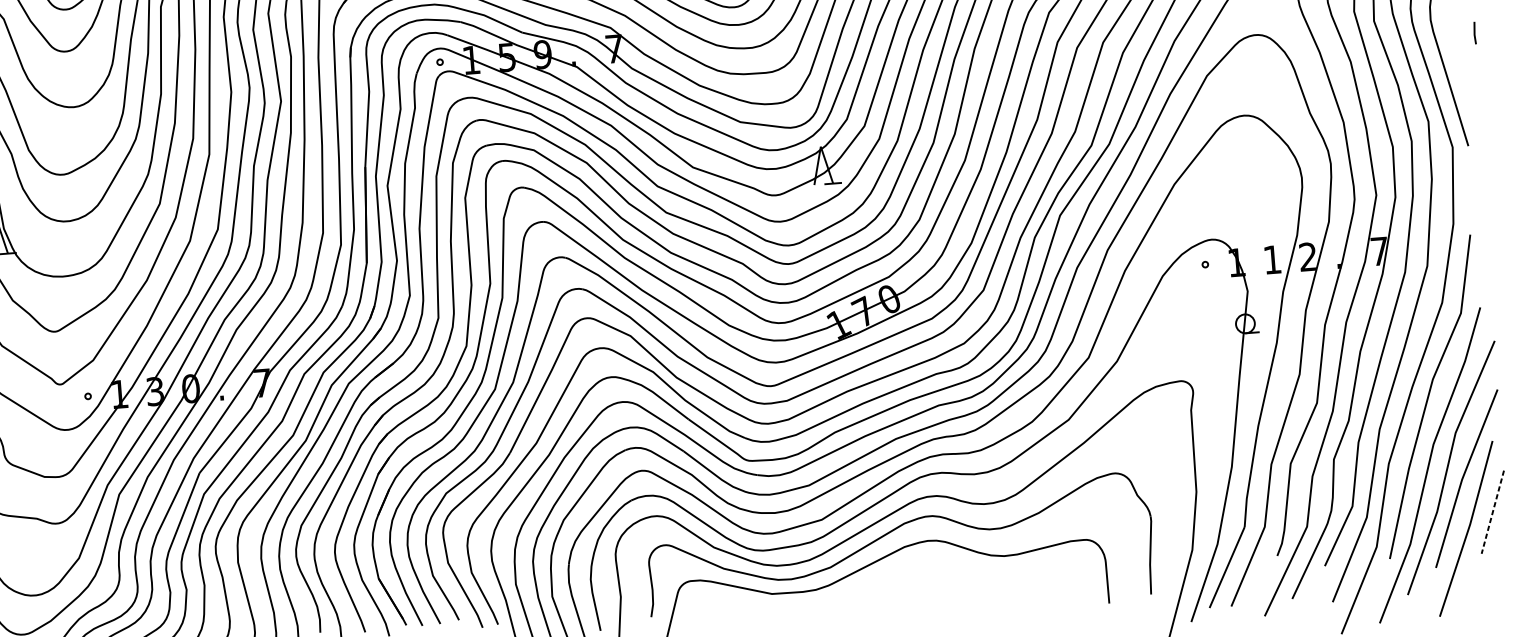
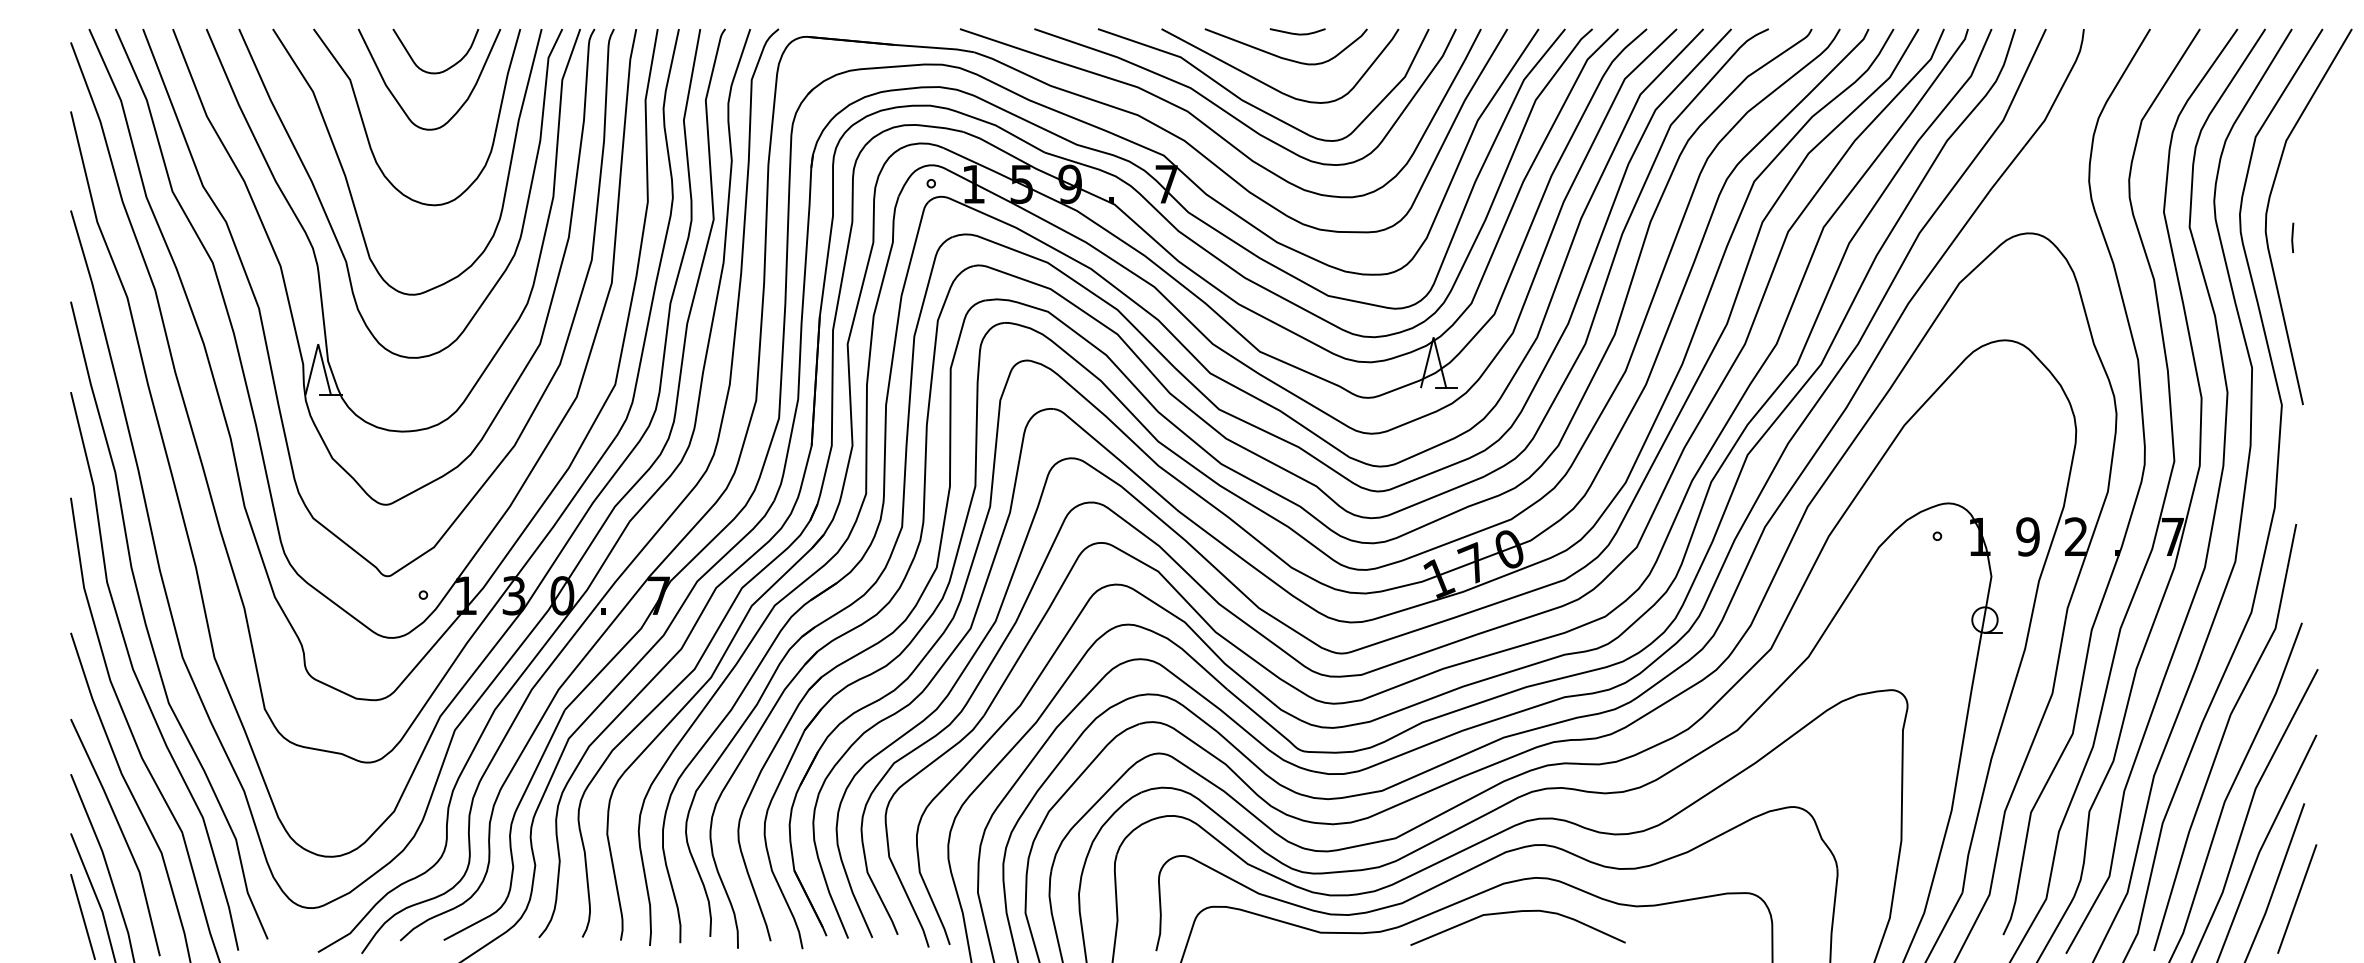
line: (1474, 32) -> (2292, 237), moved
text: (1272, 259) -> (2027, 536), 1 -> 9
line: (1493, 512) -> (2297, 899), dashed -> solid
curve: (916, 567) -> (1517, 912), added

